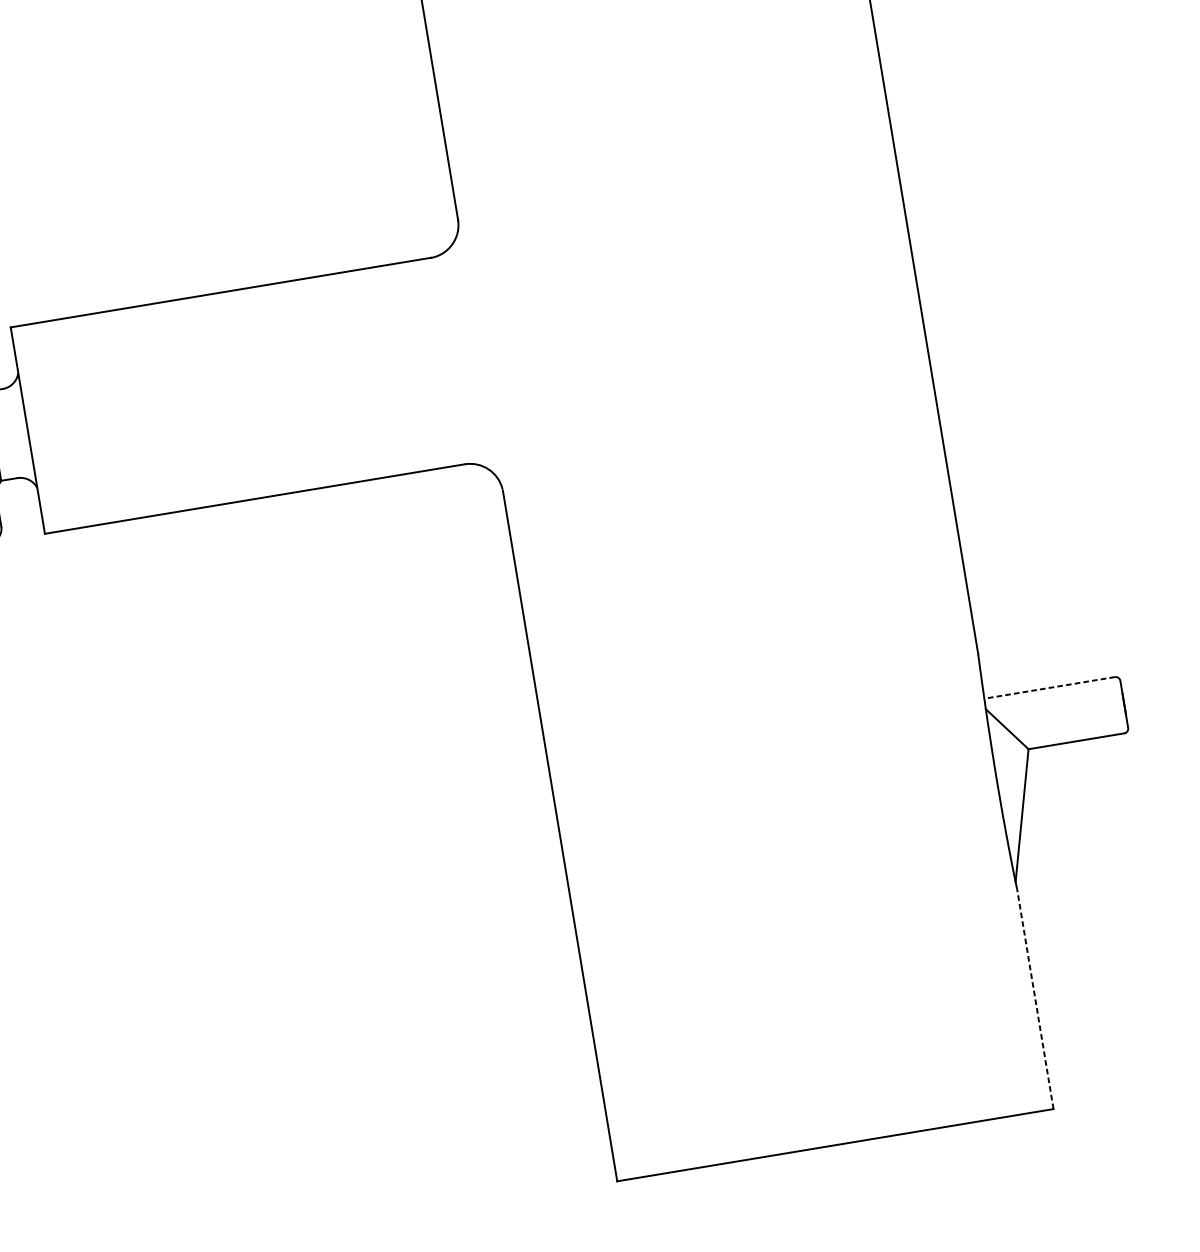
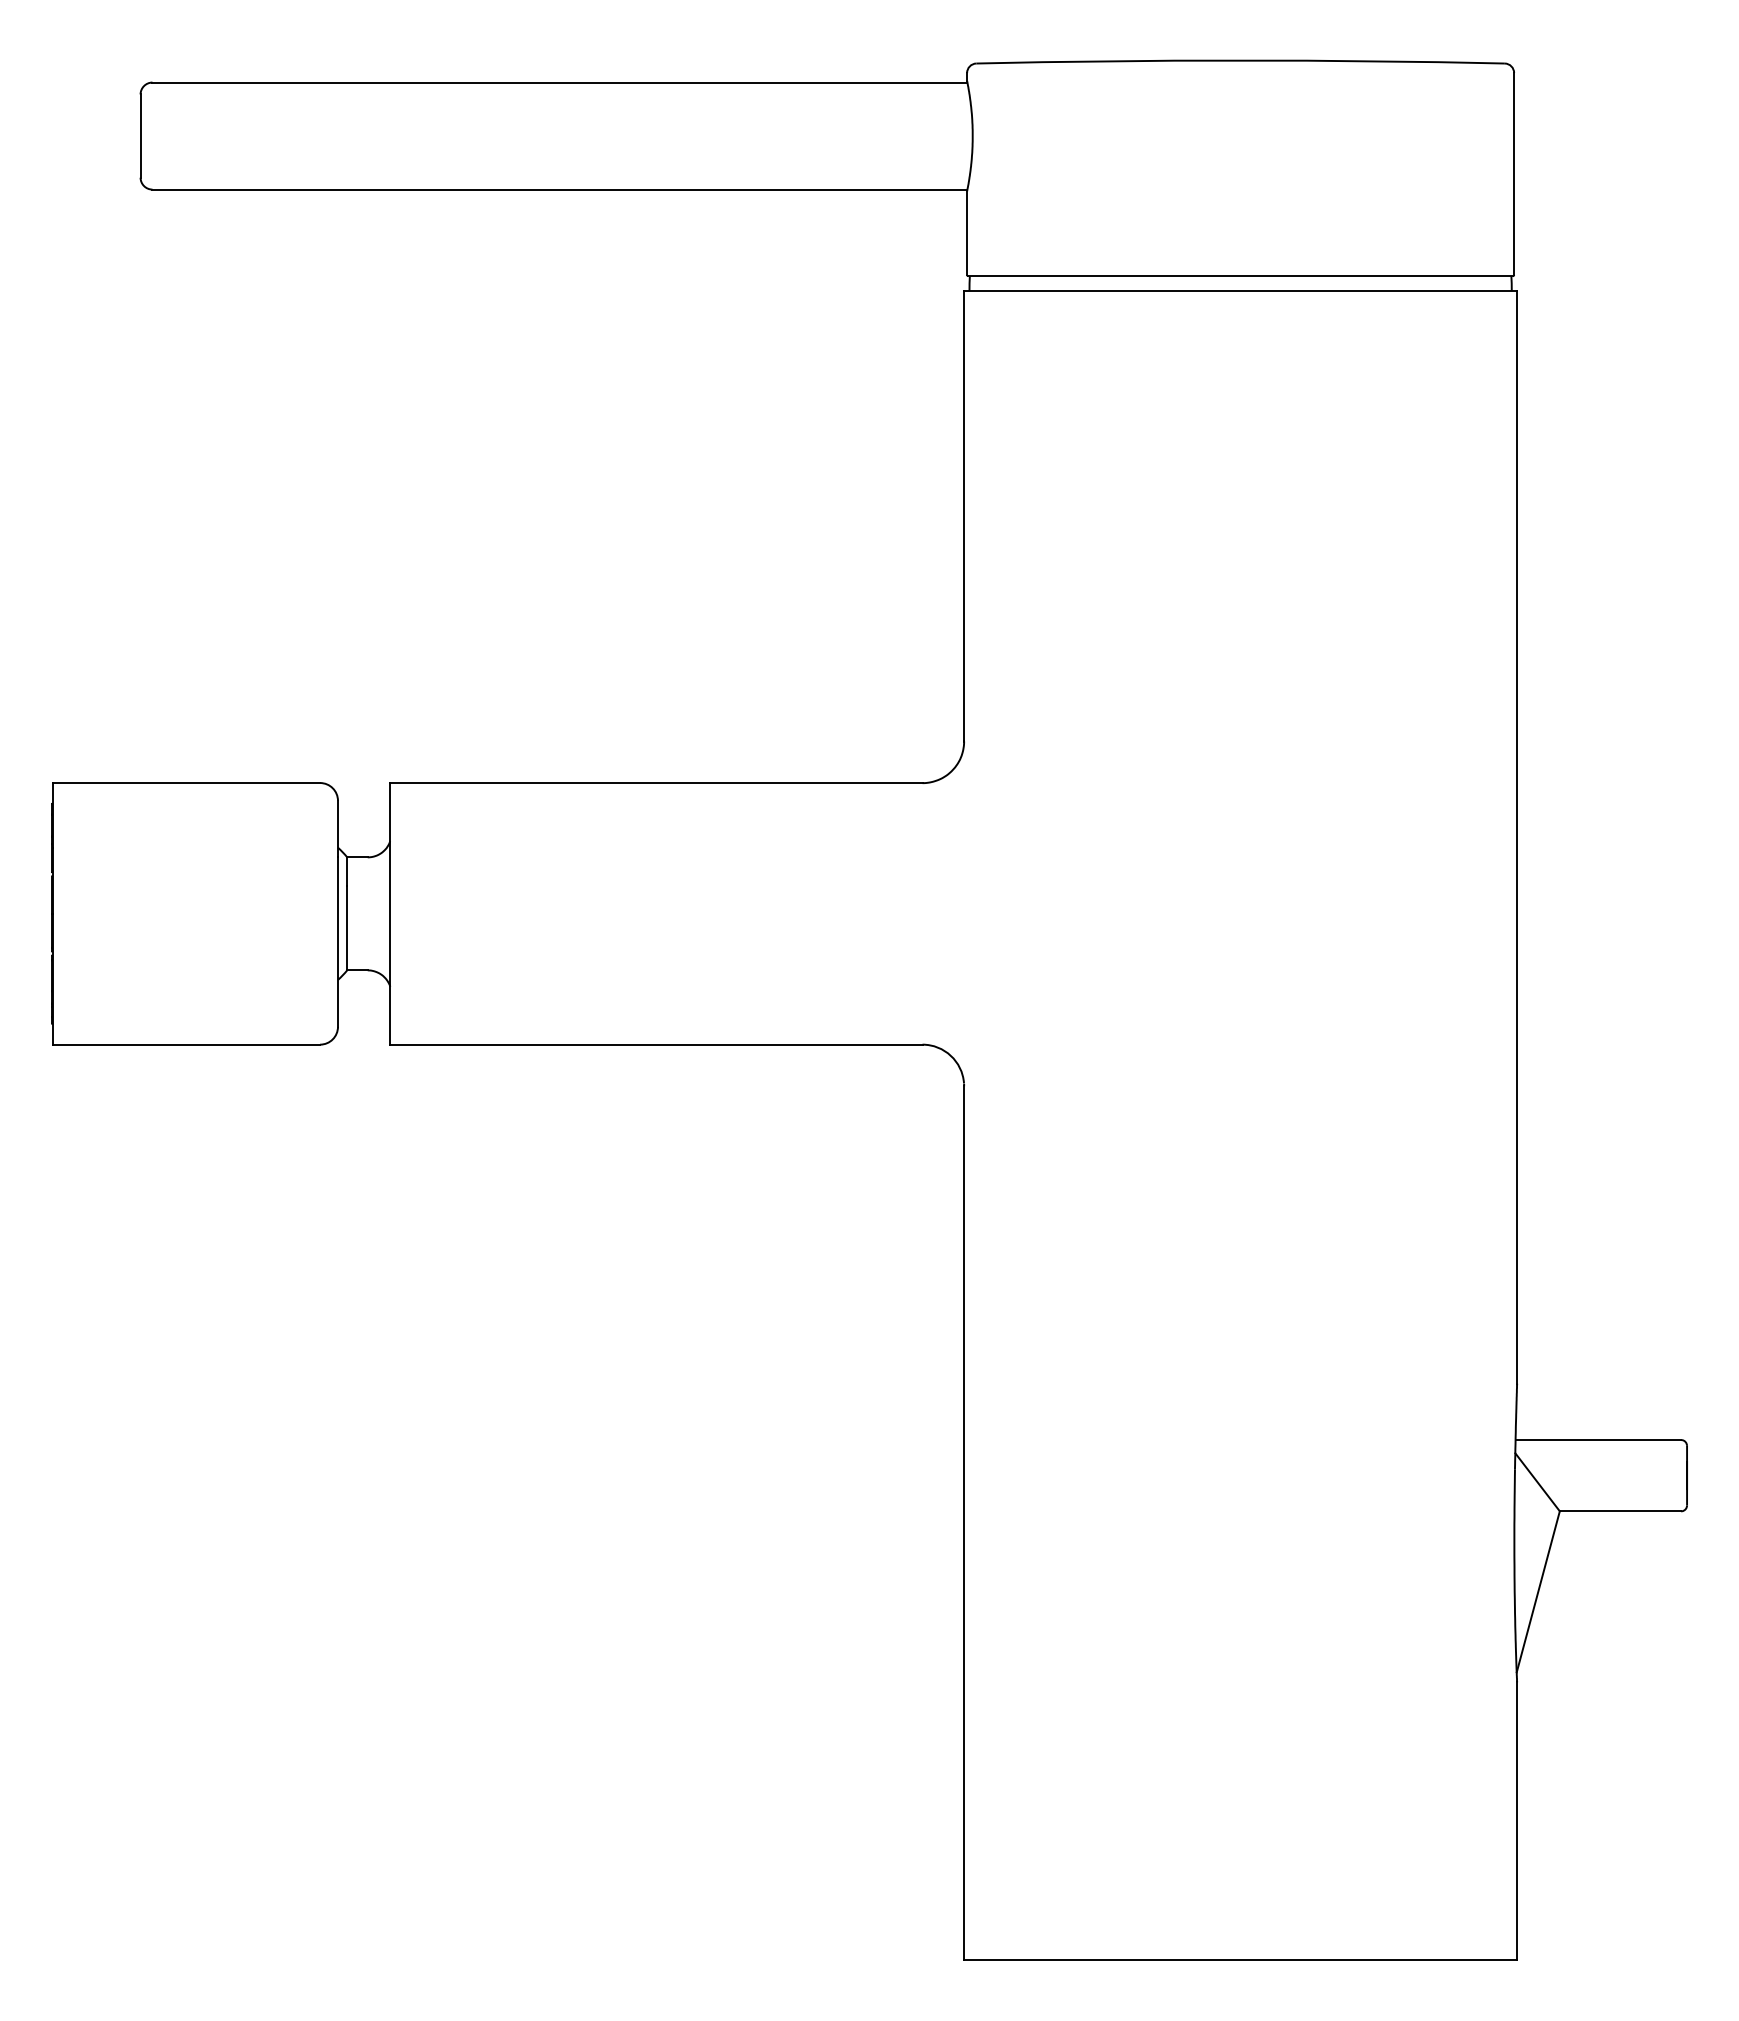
line: (1049, 687) -> (1598, 1439), dashed -> solid
line: (1035, 998) -> (1517, 1820), dashed -> solid

